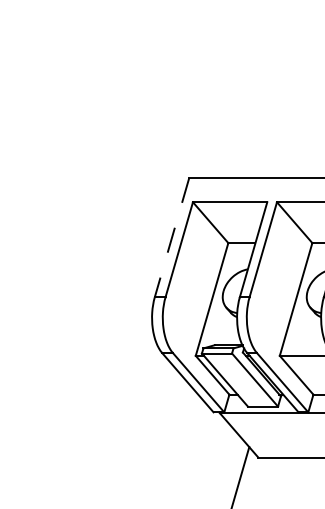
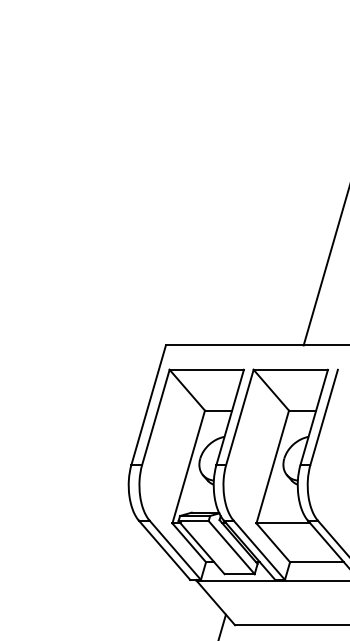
line: (171, 237) -> (148, 405), dashed -> solid

